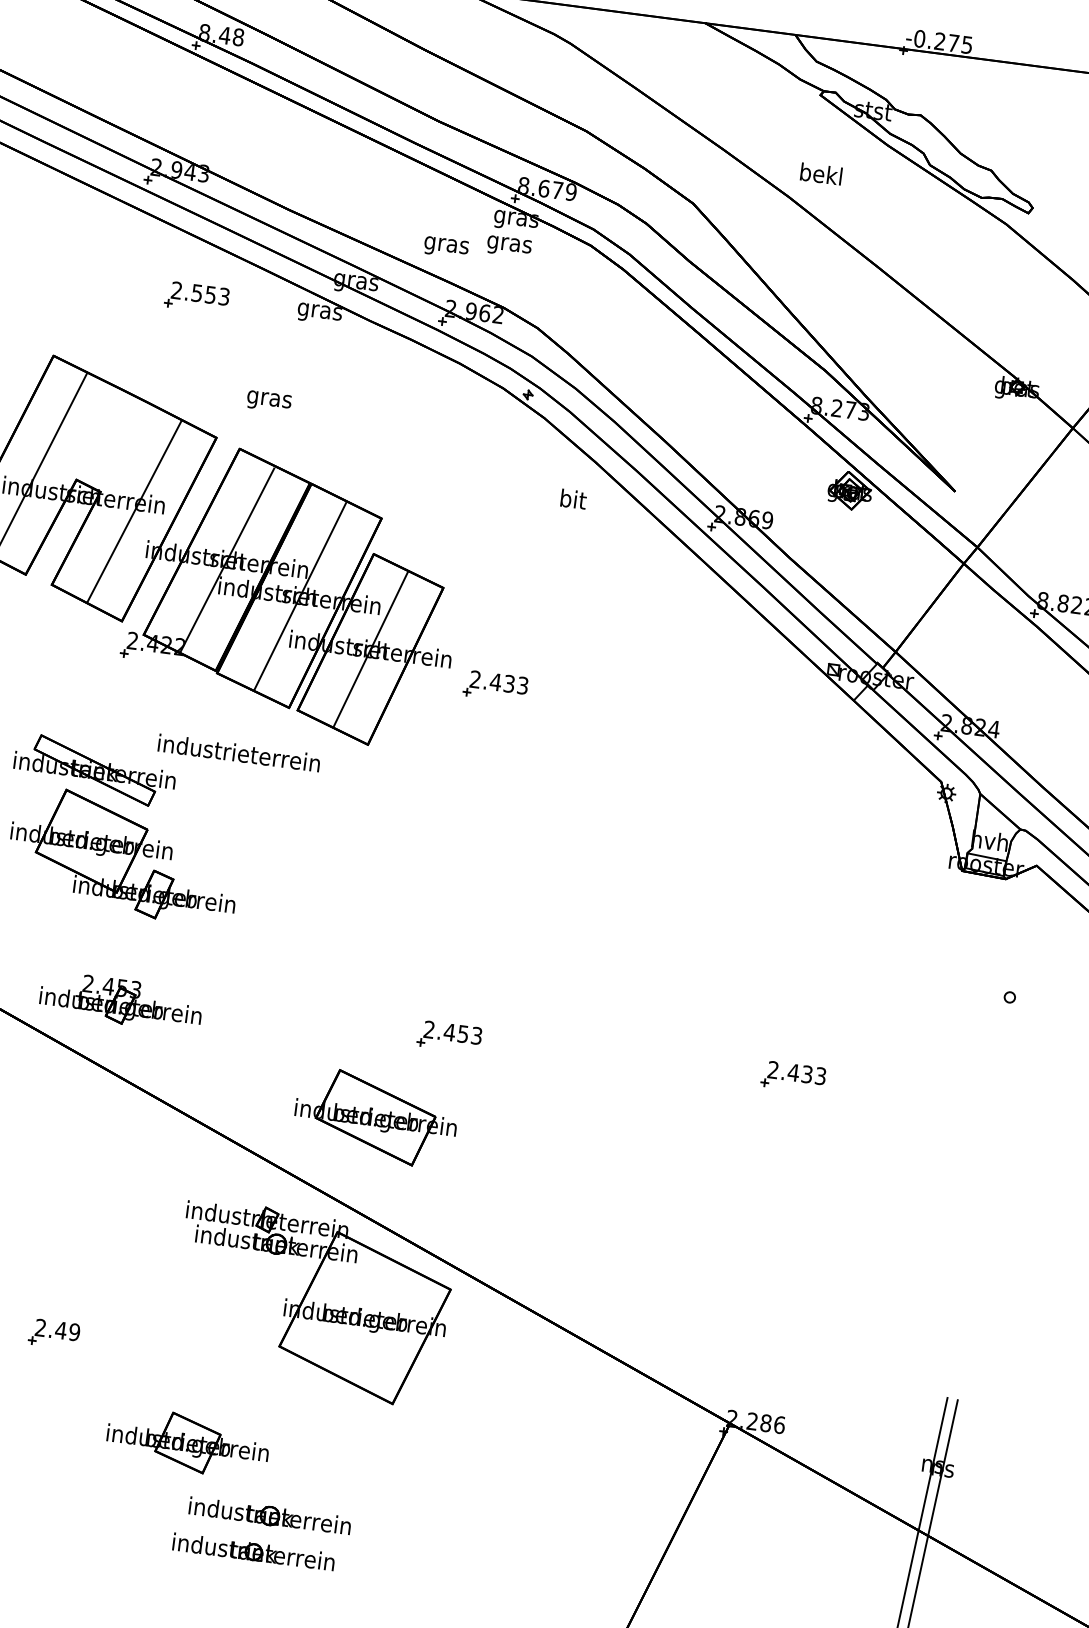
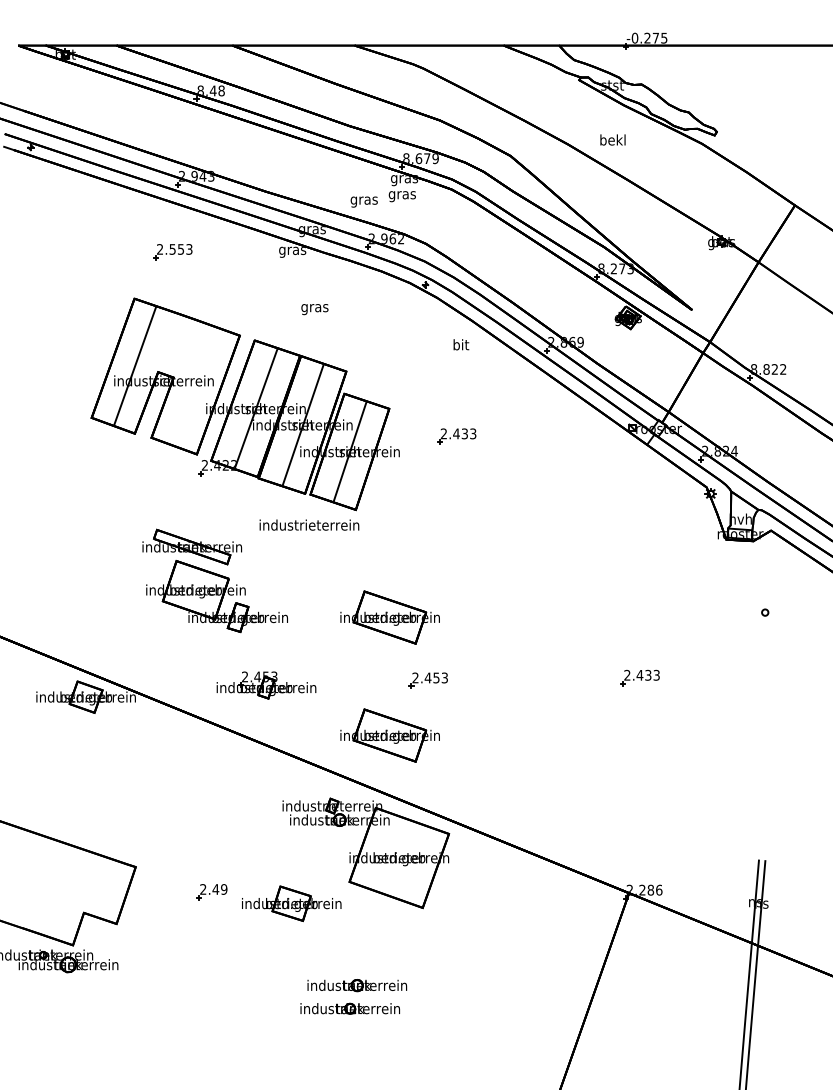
text: (820, 173) -> (612, 139), moved
part: (196, 298) -> (172, 252), moved
text: (268, 401) -> (314, 309), moved
line: (133, 510) -> (195, 386), removed
part: (495, 686) -> (456, 436), moved
text: (239, 752) -> (309, 524), moved
part: (399, 926) -> (389, 617), added
part: (121, 1002) -> (266, 685), moved
part: (187, 1442) -> (291, 903), moved

